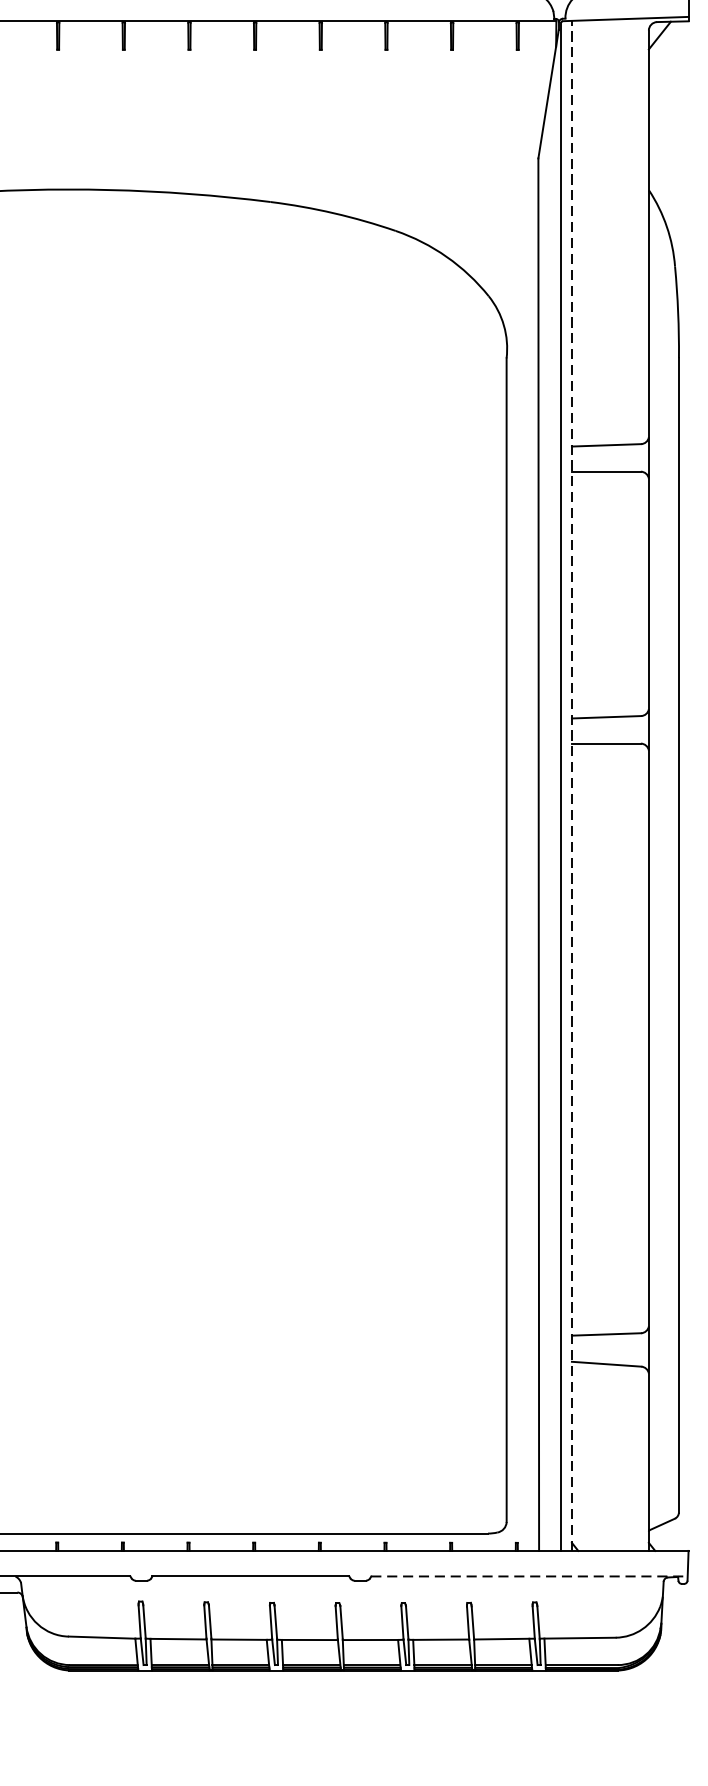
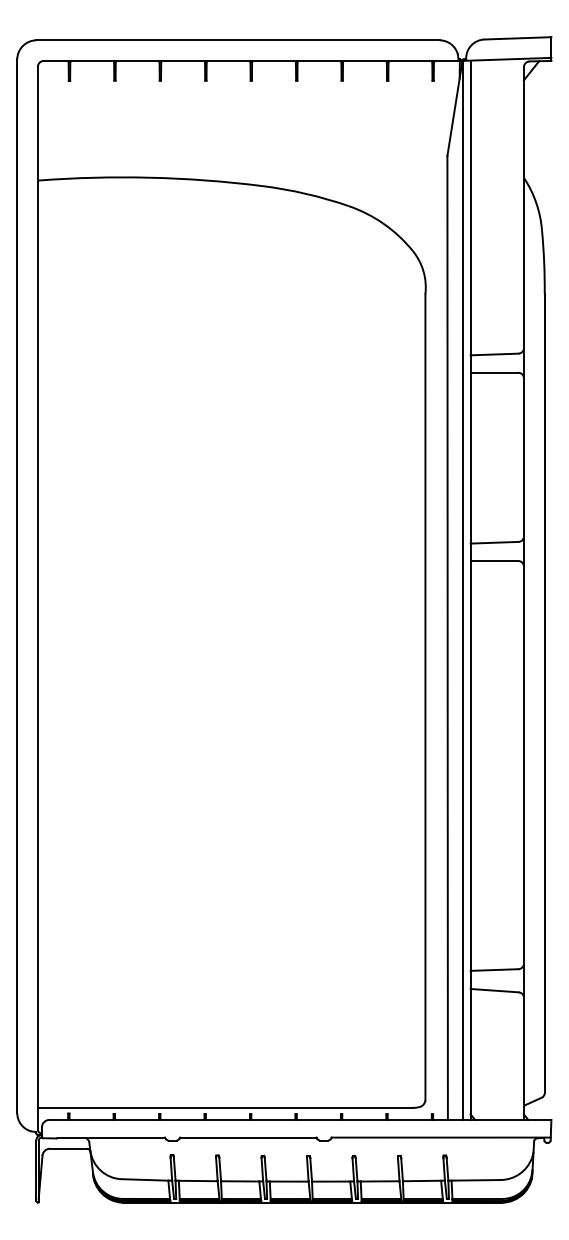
line: (571, 786) -> (470, 590), dashed -> solid
line: (529, 1576) -> (441, 1137), dashed -> solid

